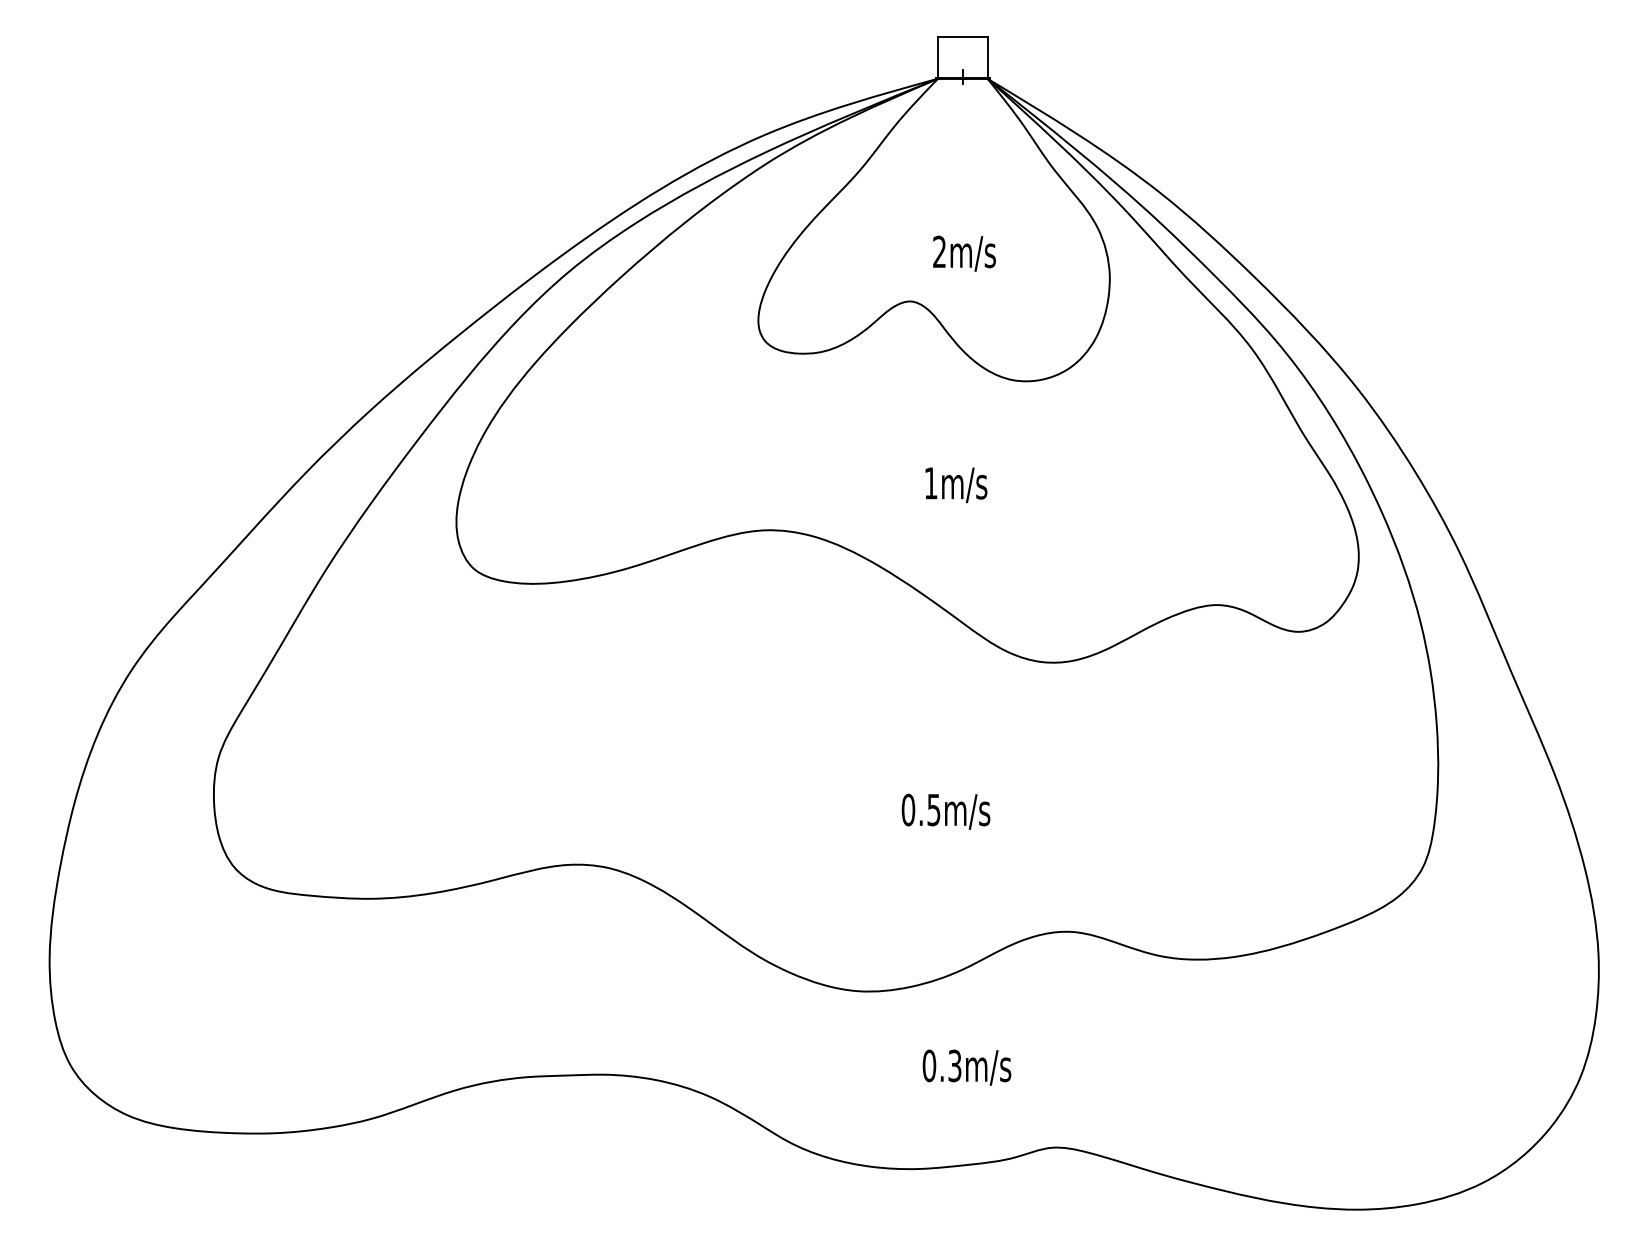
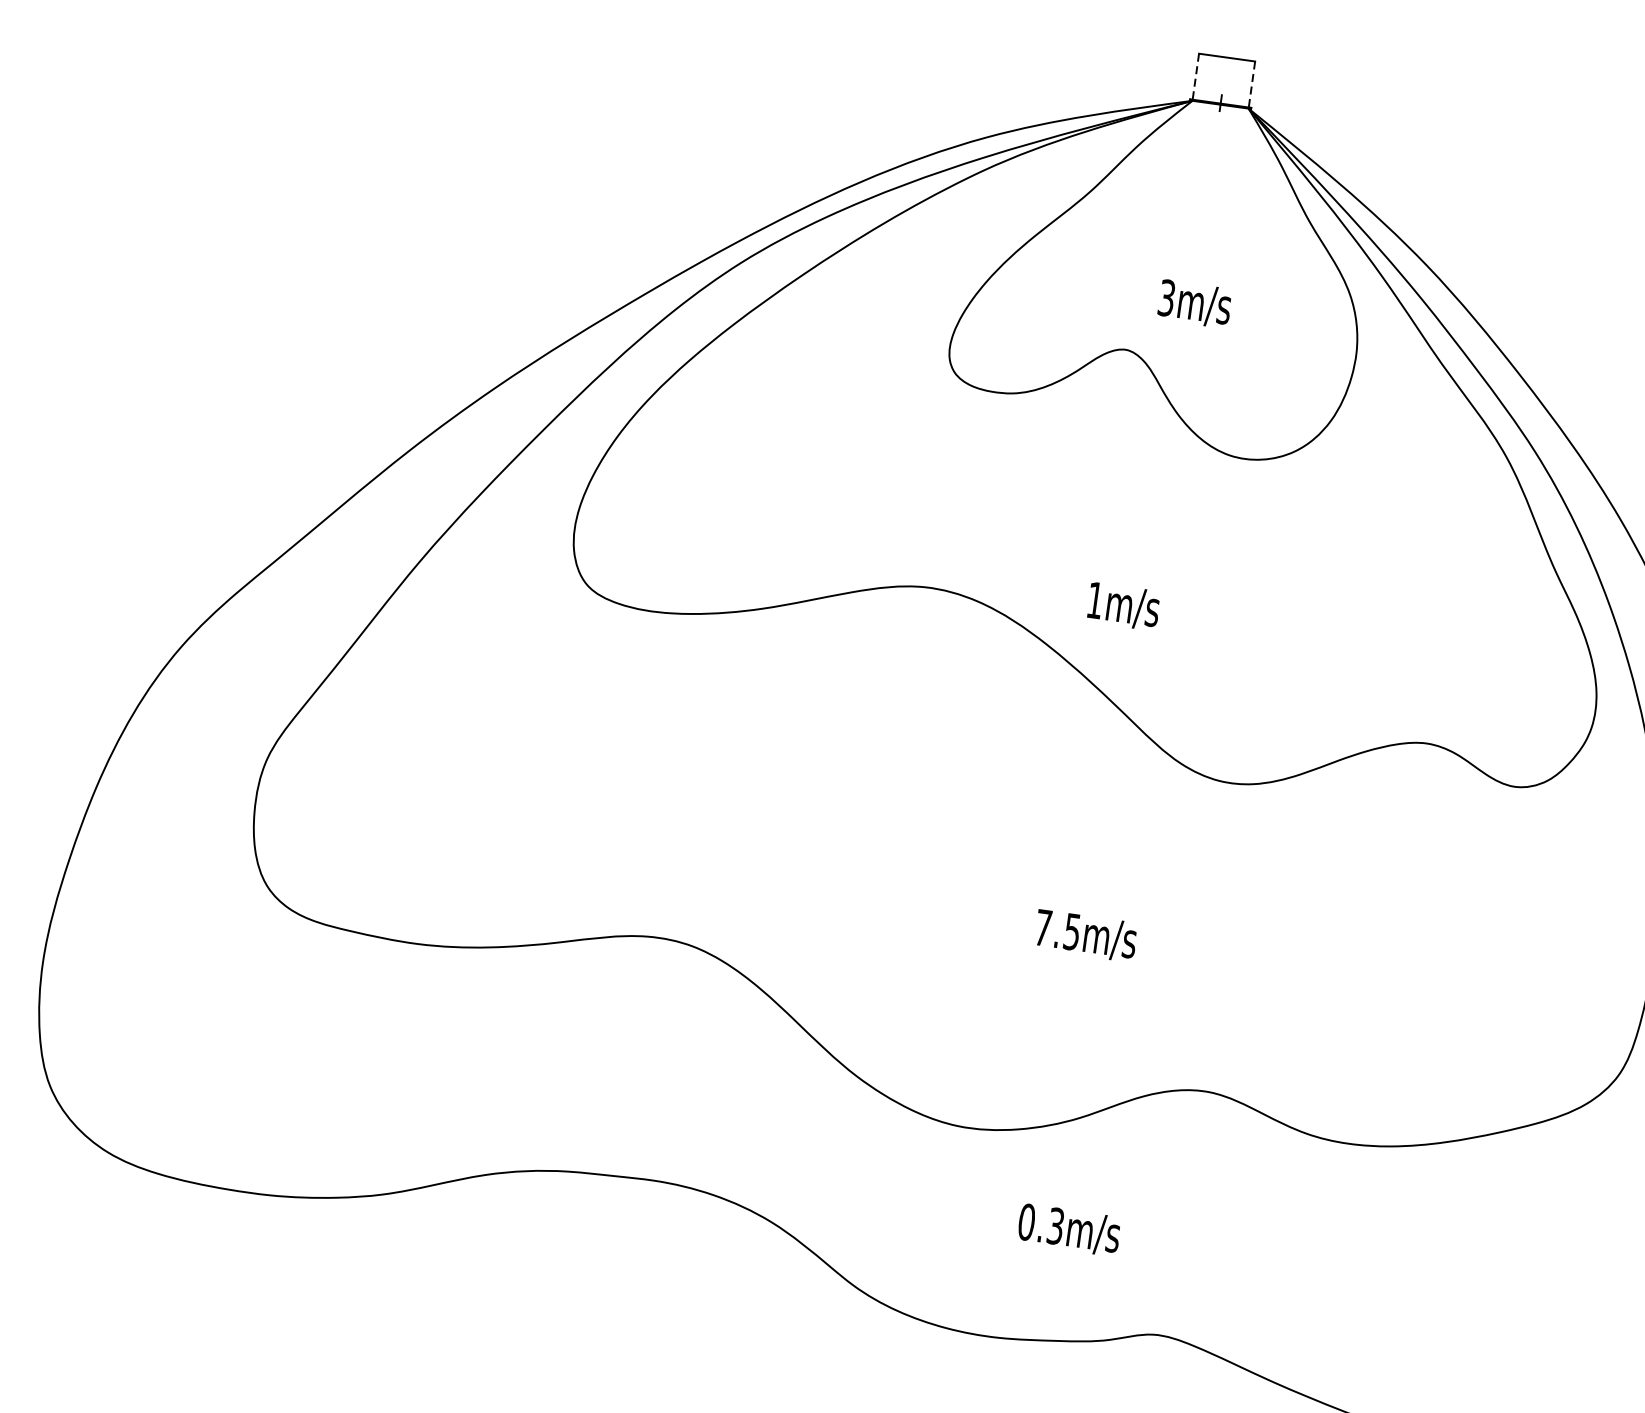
line: (938, 57) -> (1196, 76), solid -> dashed
line: (987, 57) -> (1251, 84), solid -> dashed
text: (939, 251) -> (1166, 297), 2m/s -> 3m/s
text: (956, 485) -> (1123, 606), moved
text: (908, 809) -> (1043, 927), 0.5m/s -> 7.5m/s

